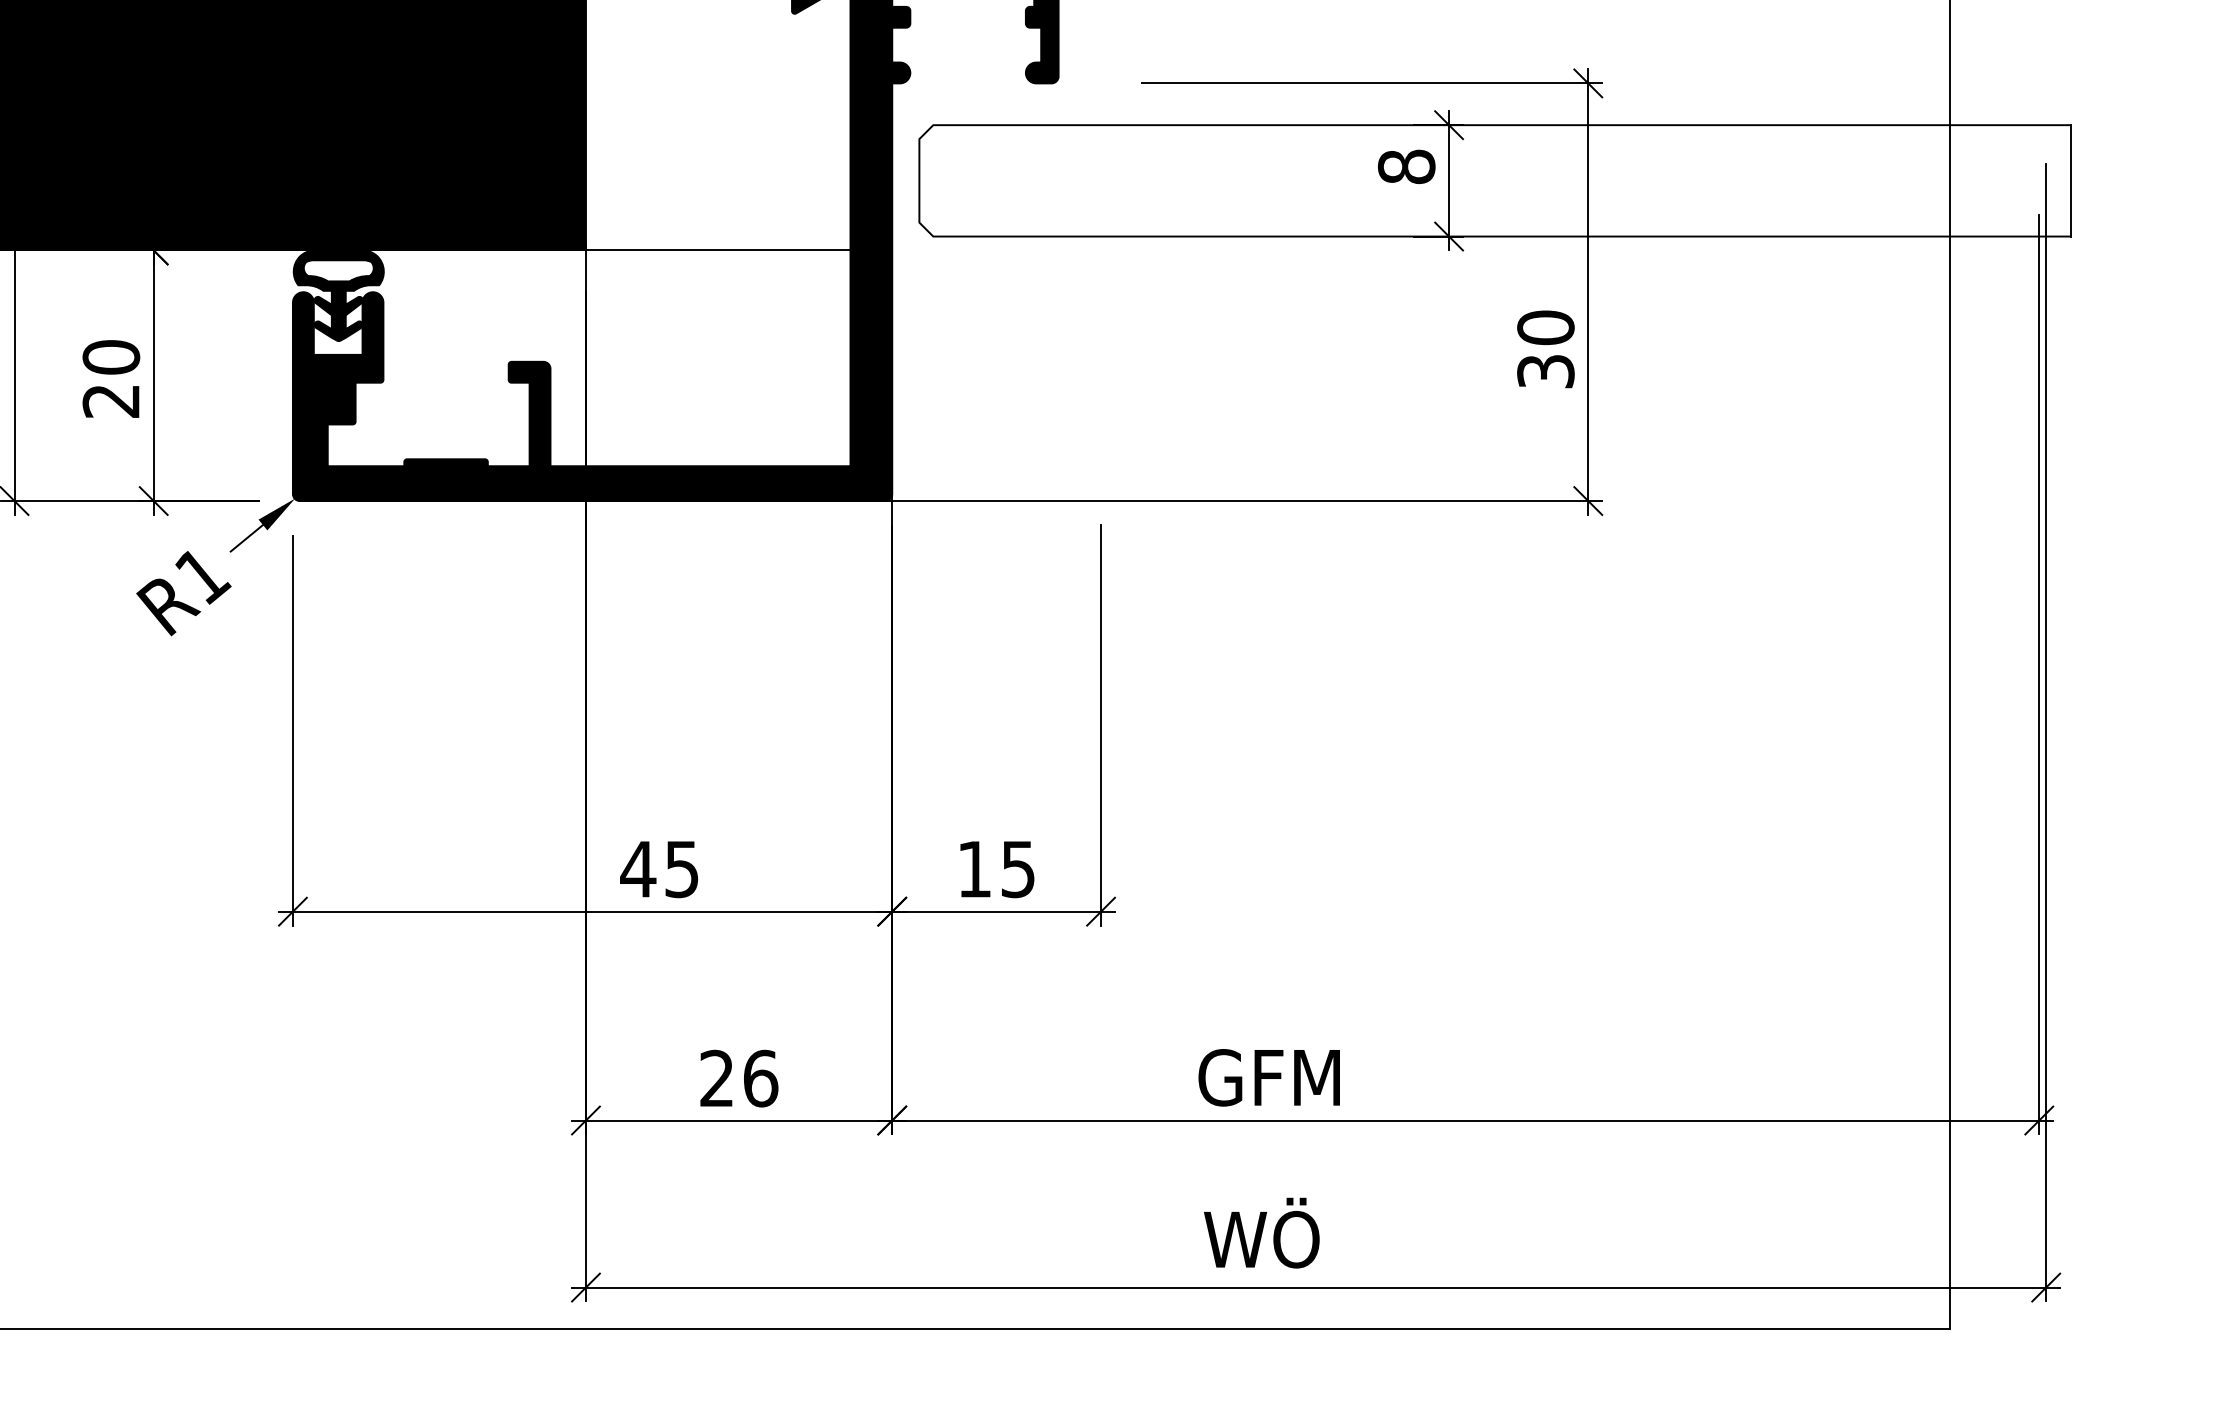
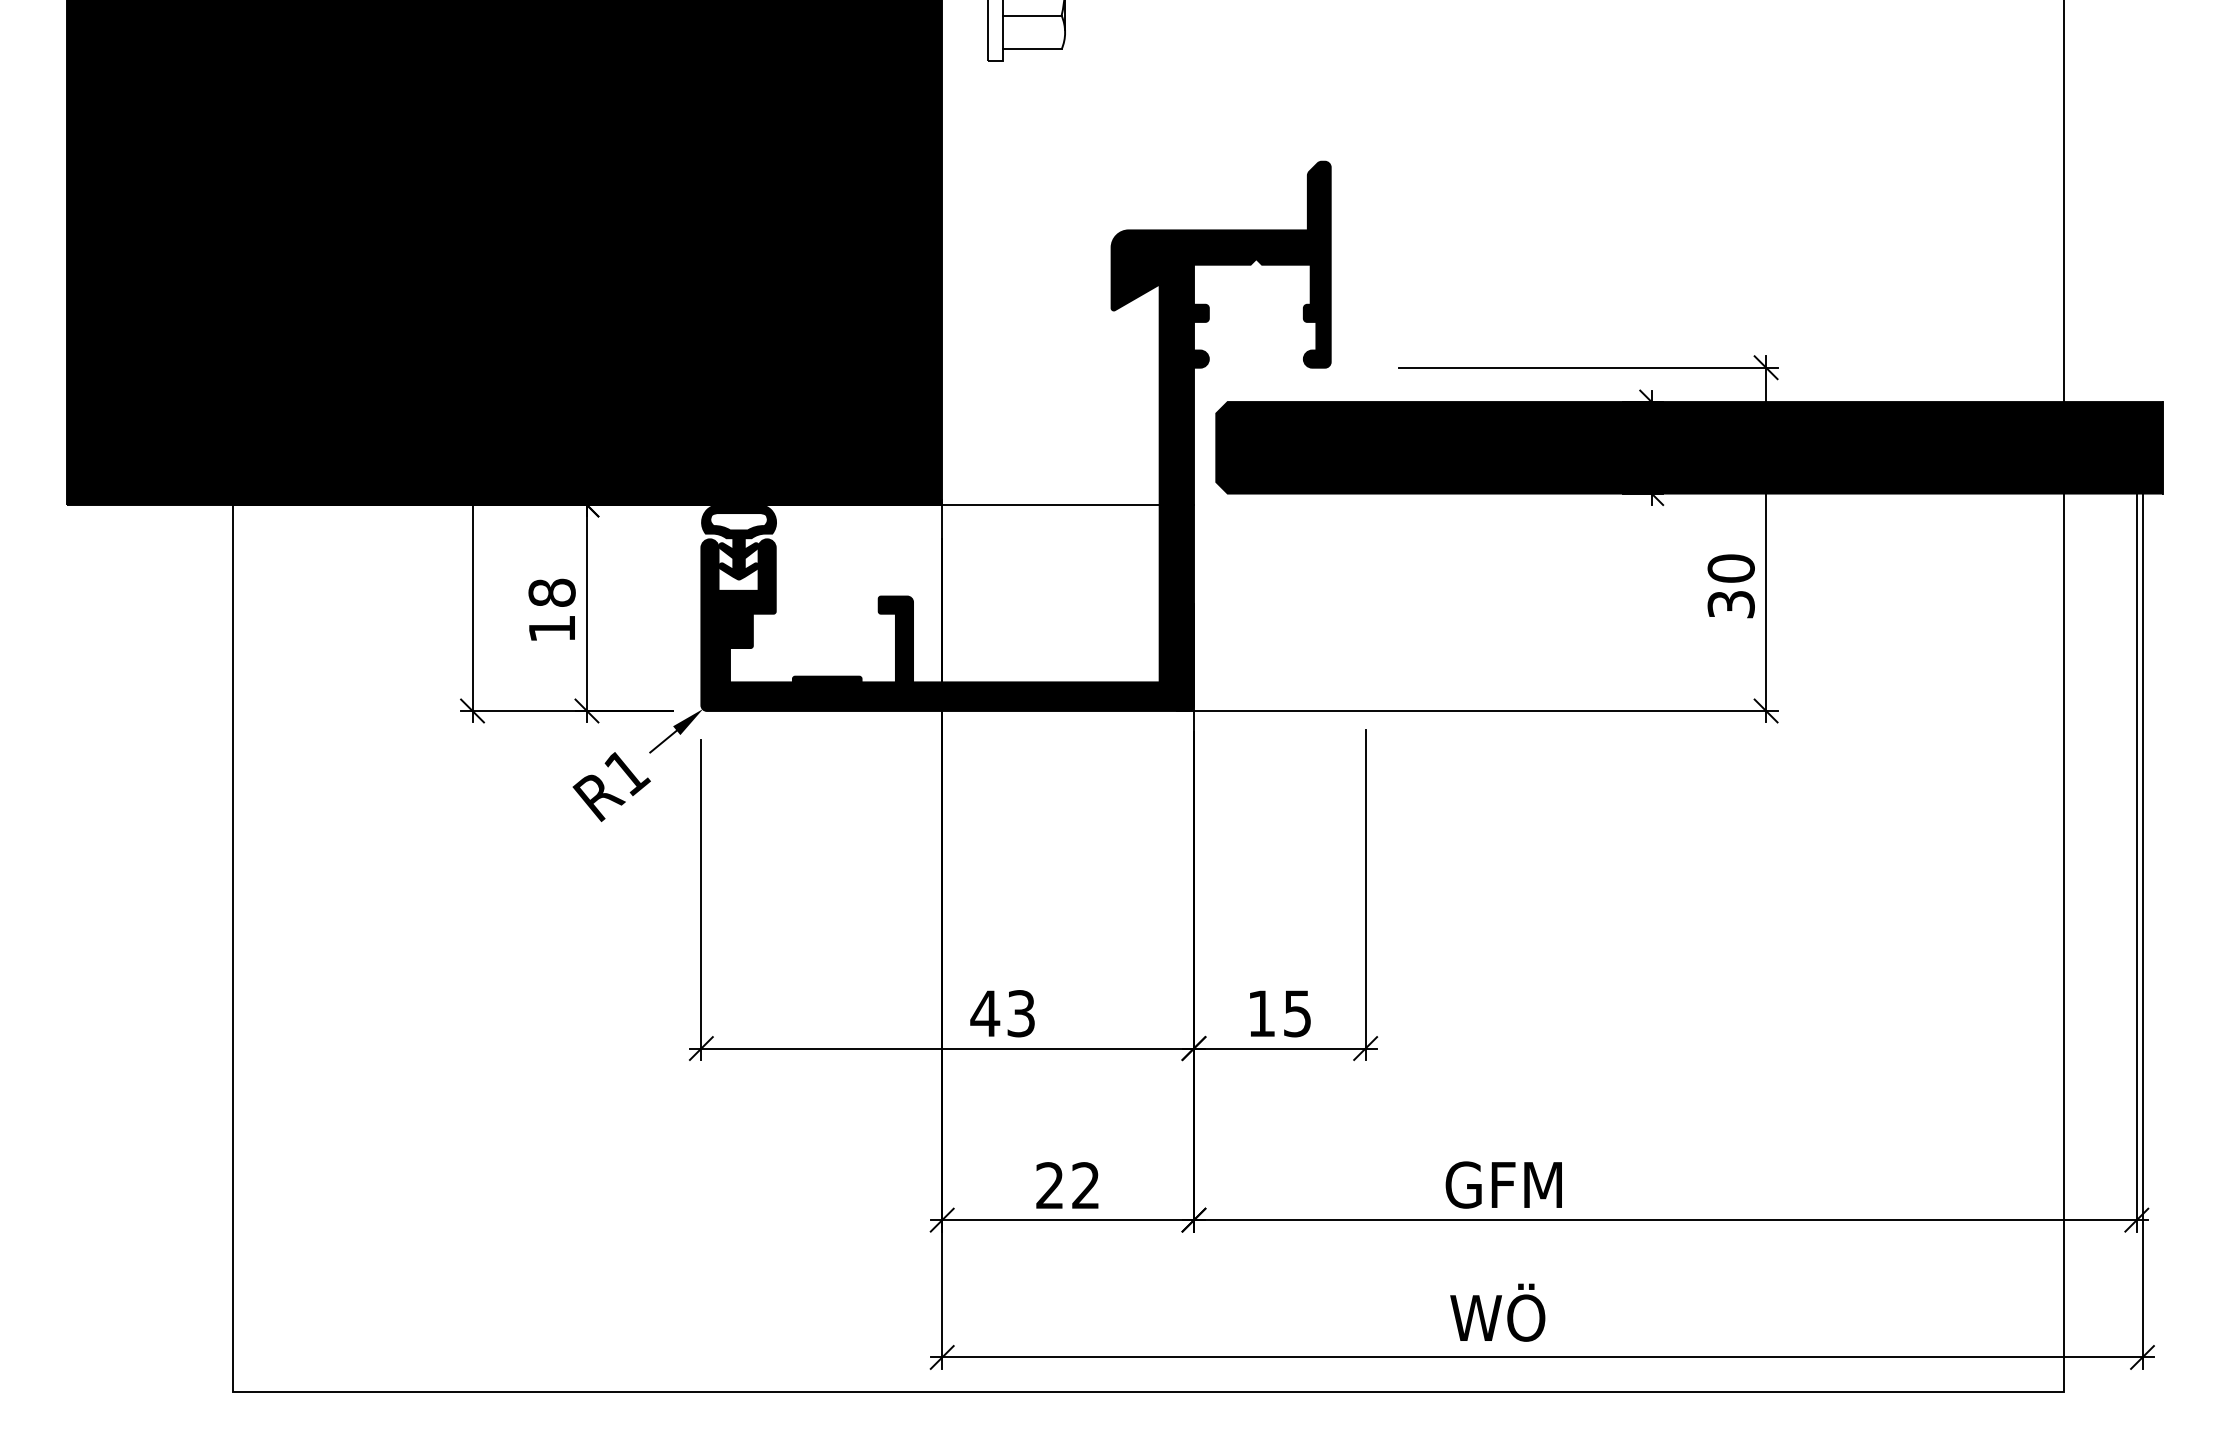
fill: (1495, 180) -> (1689, 447), added
text: (110, 378) -> (551, 610), 20 -> 18
text: (682, 869) -> (1021, 1013), 45 -> 43
text: (761, 1078) -> (1086, 1185), 26 -> 22

